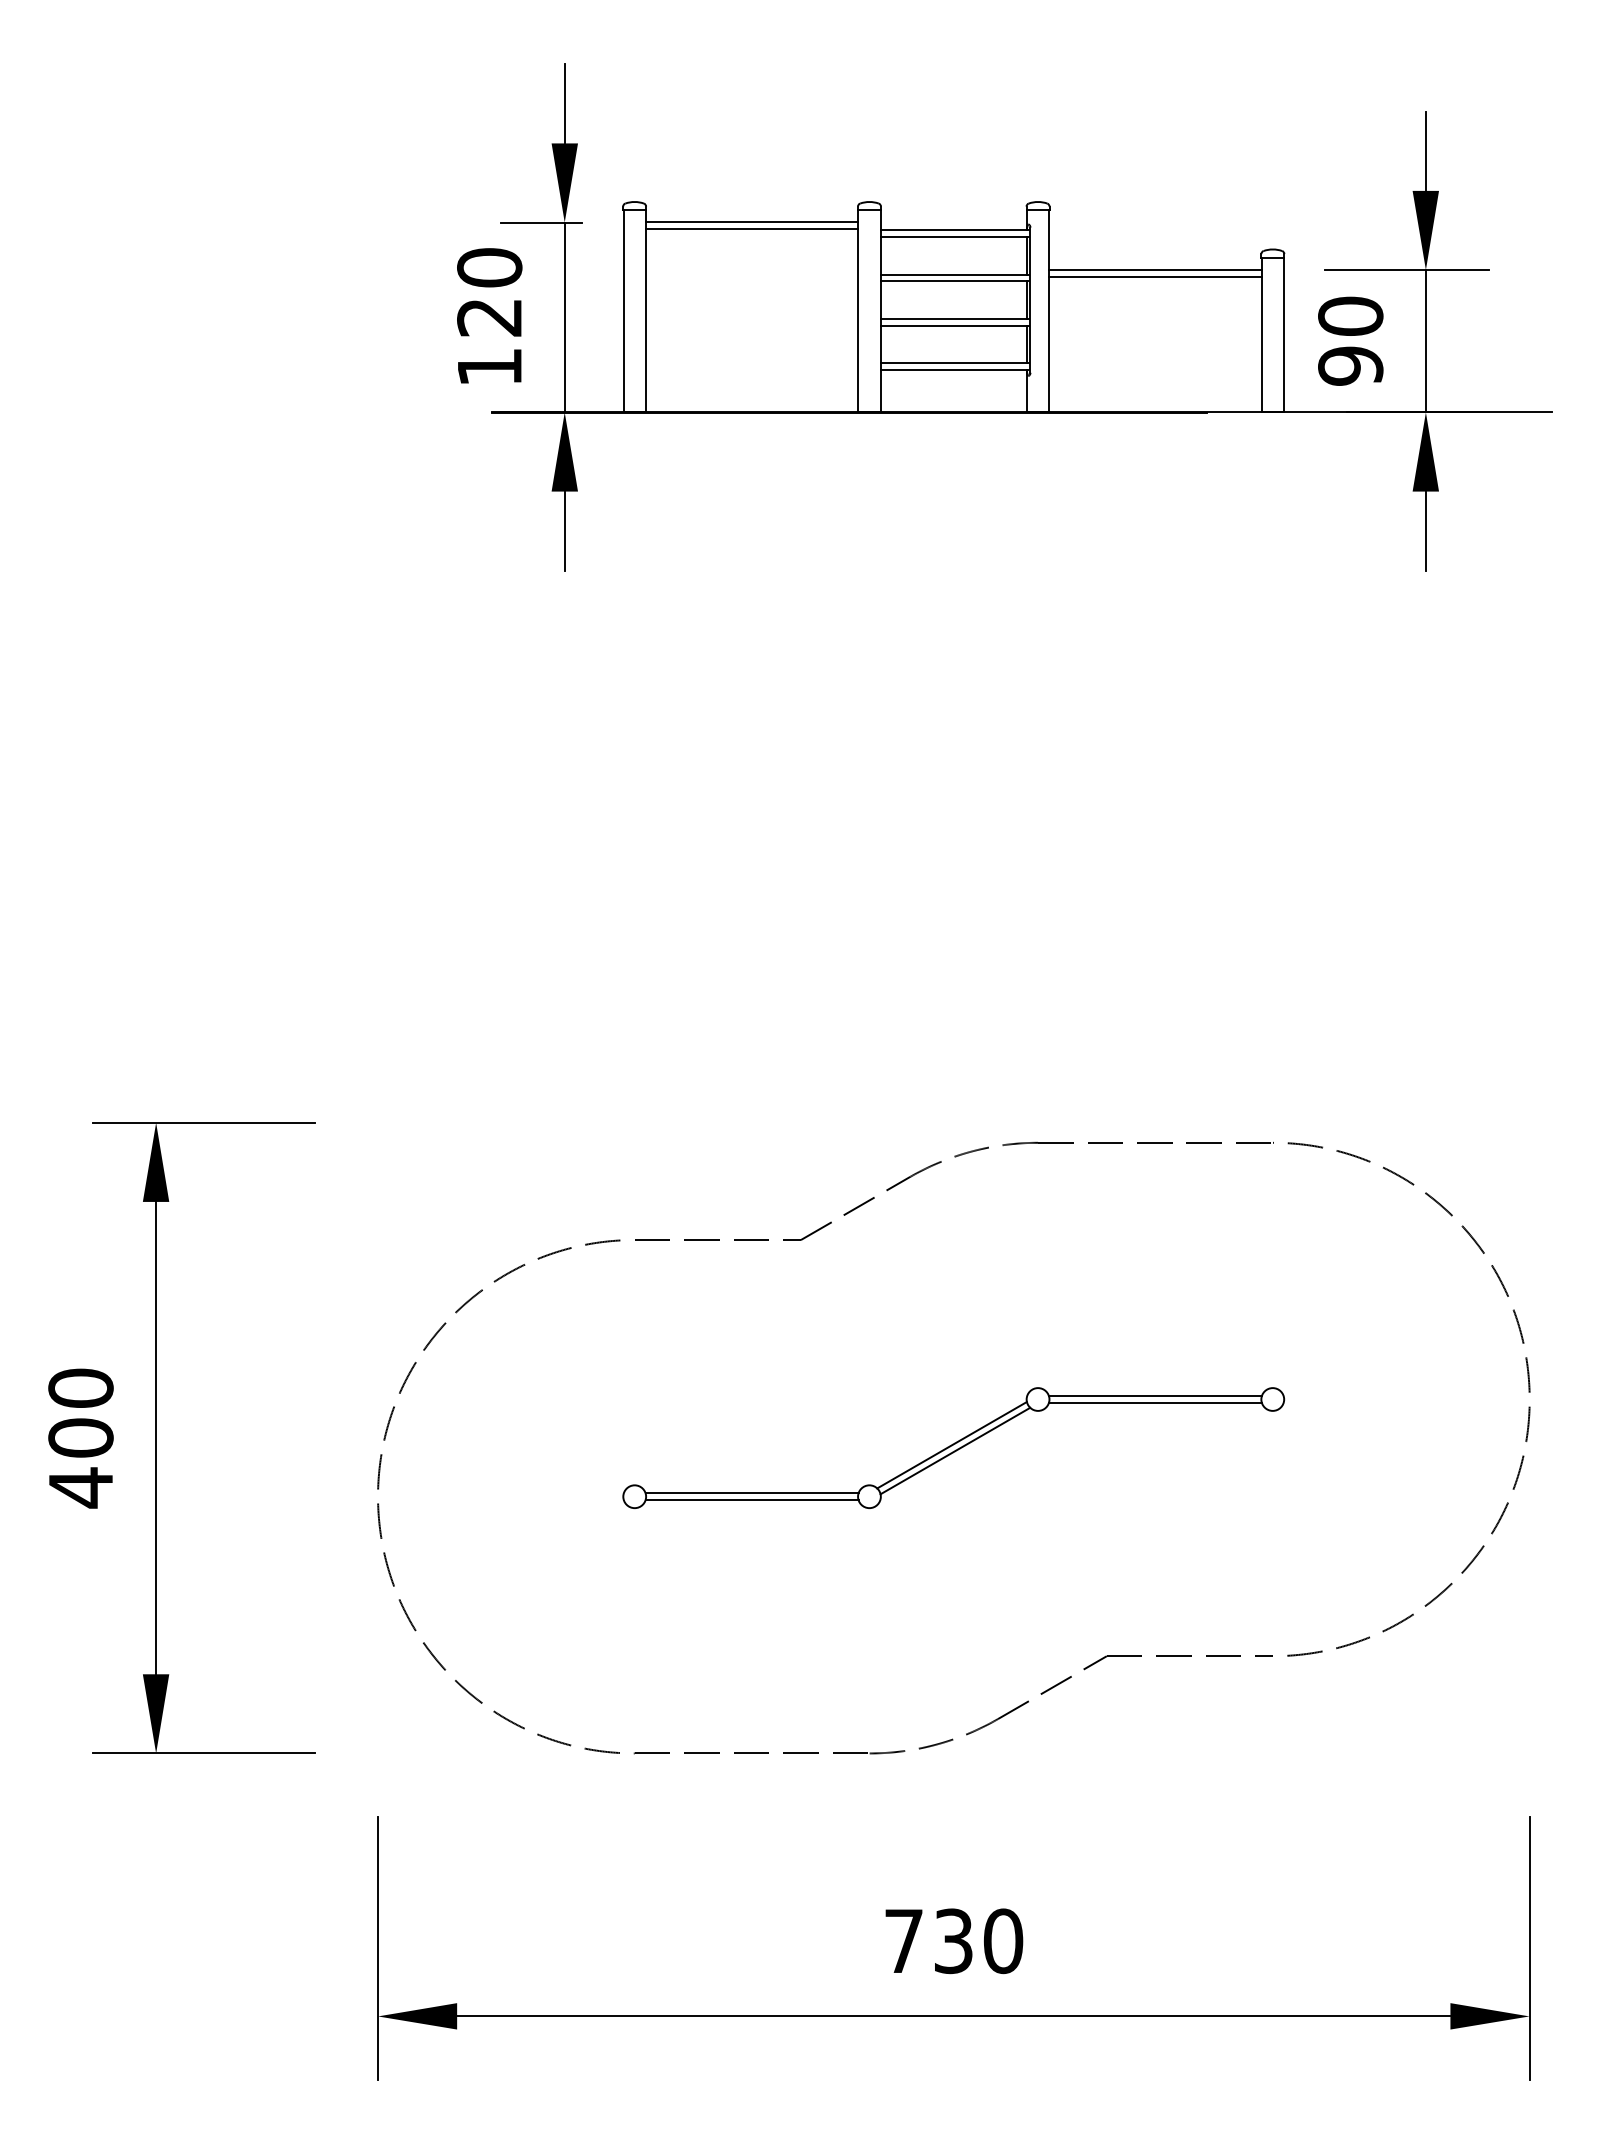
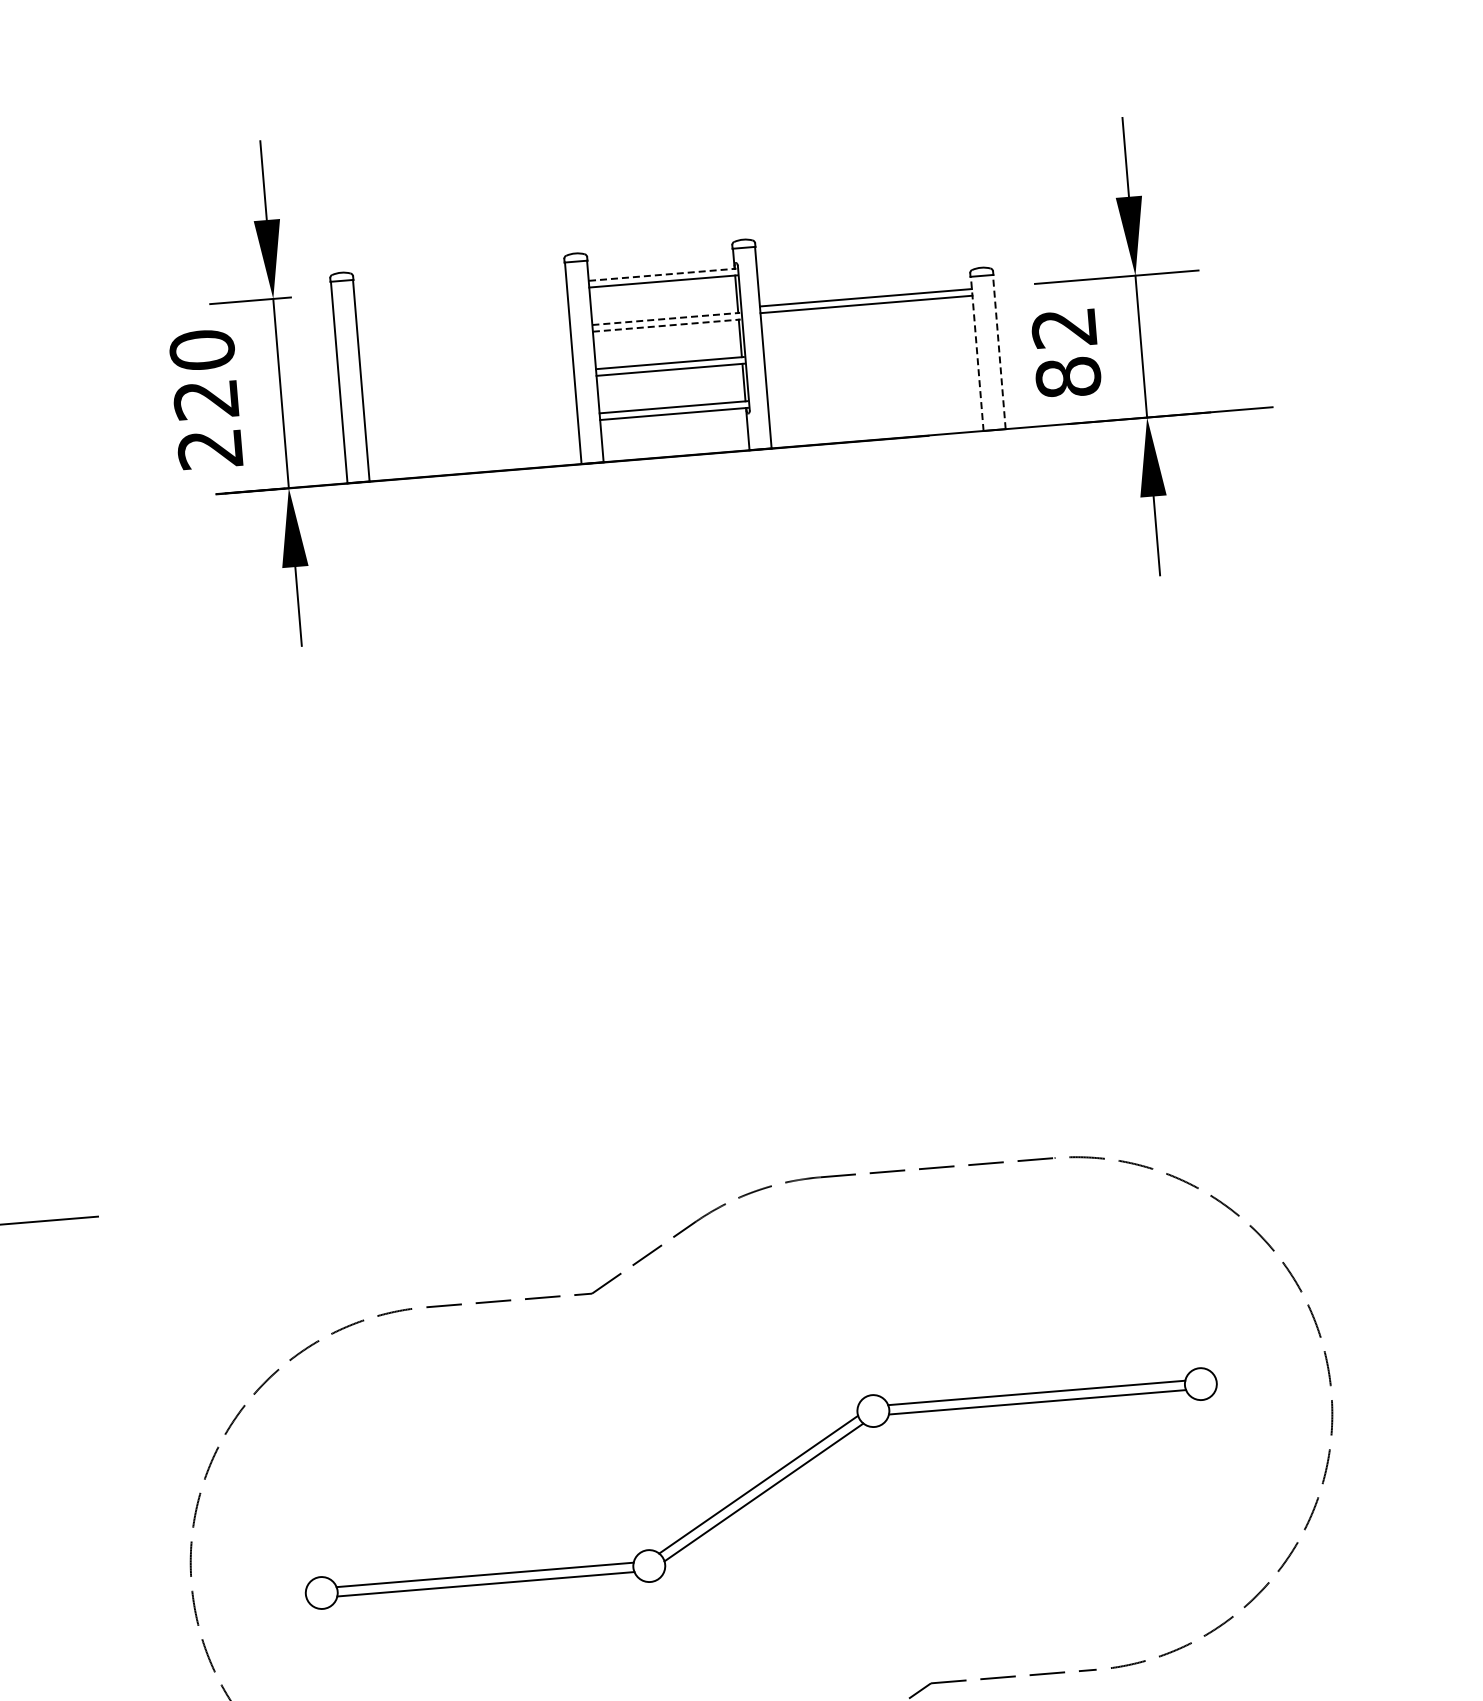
line: (751, 222) -> (459, 283), removed
line: (751, 229) -> (460, 290), removed
line: (954, 230) -> (662, 274), solid -> dashed
line: (955, 274) -> (667, 318), solid -> dashed
line: (955, 281) -> (667, 325), solid -> dashed
line: (1261, 334) -> (976, 353), solid -> dashed
line: (1283, 334) -> (998, 351), solid -> dashed
text: (1350, 340) -> (1066, 352), 90 -> 82
text: (489, 367) -> (210, 449), 120 -> 220
part: (953, 1447) -> (761, 1487), size x1.4

